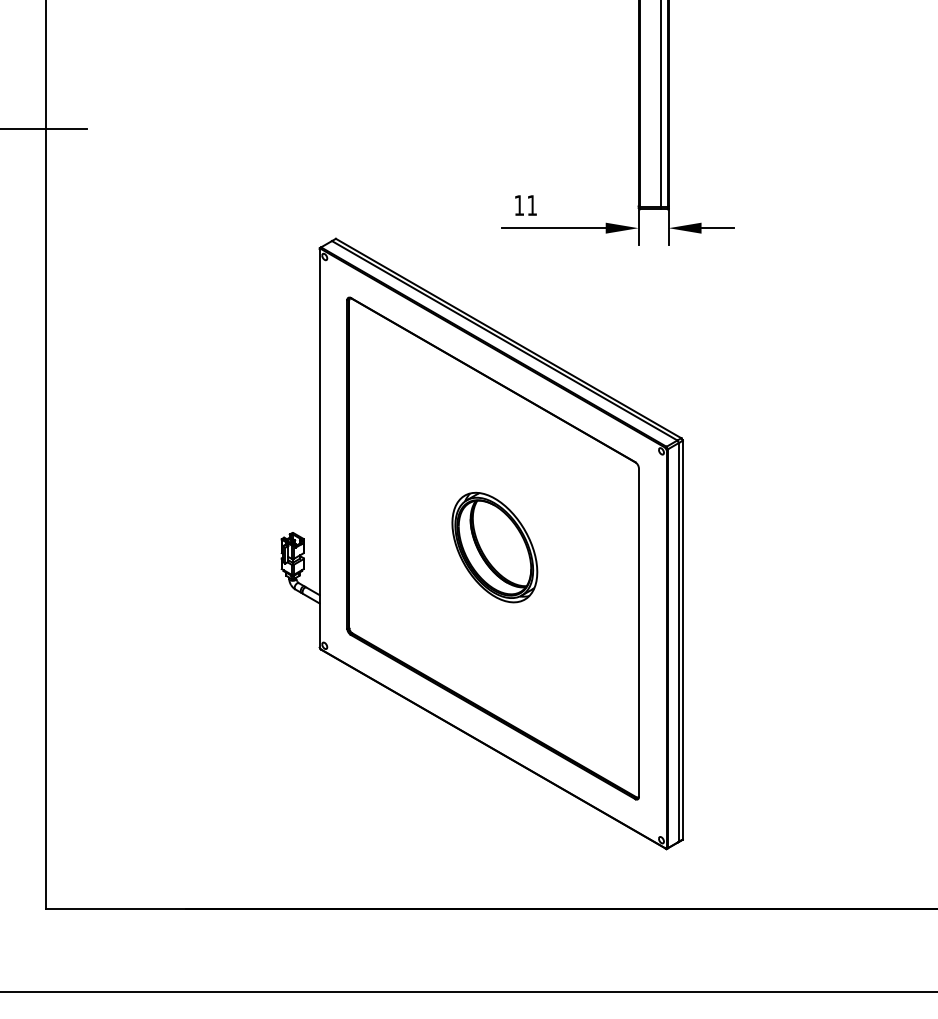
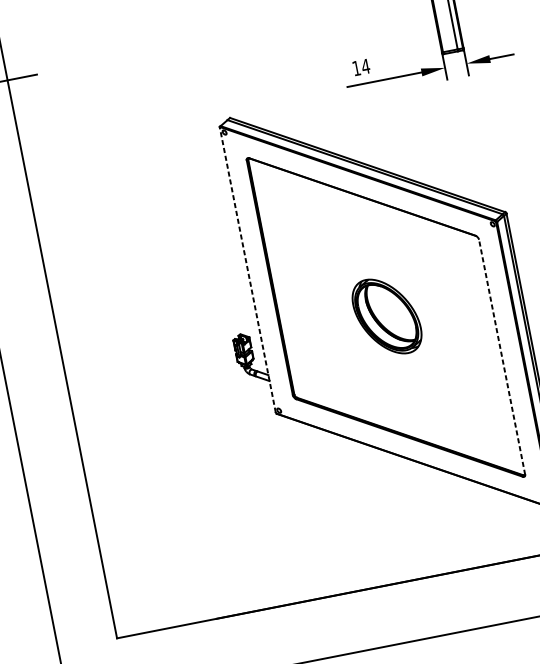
text: (531, 205) -> (365, 66), 11 -> 14
line: (319, 447) -> (247, 269), solid -> dashed
line: (638, 632) -> (501, 357), solid -> dashed

